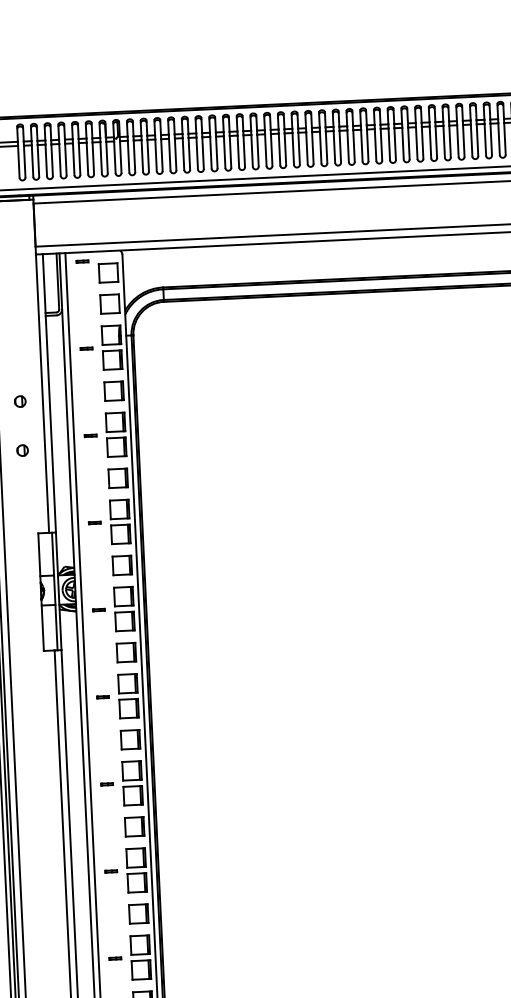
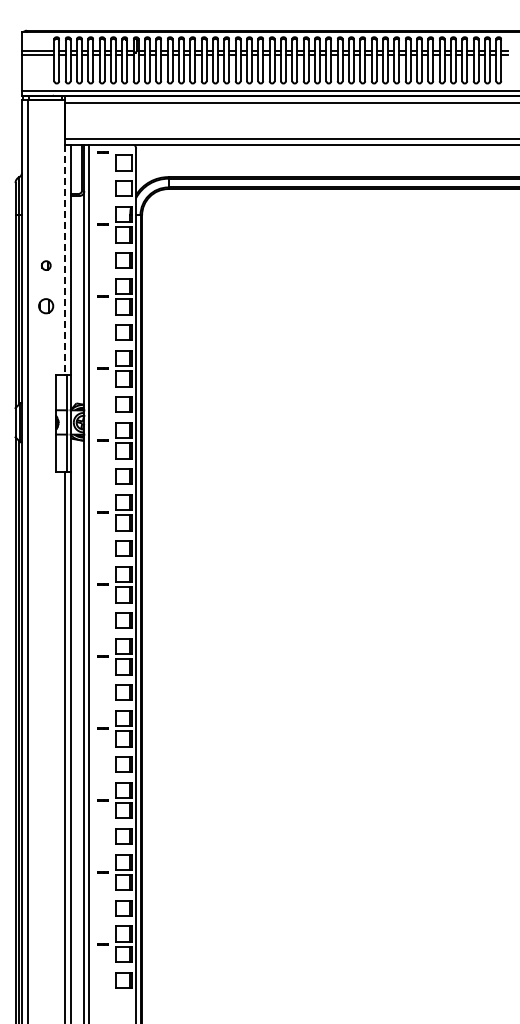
line: (42, 393) -> (64, 259), solid -> dashed
part: (22, 449) -> (46, 305), size x1.6

